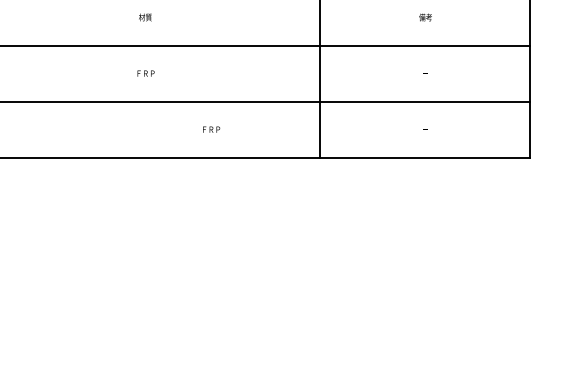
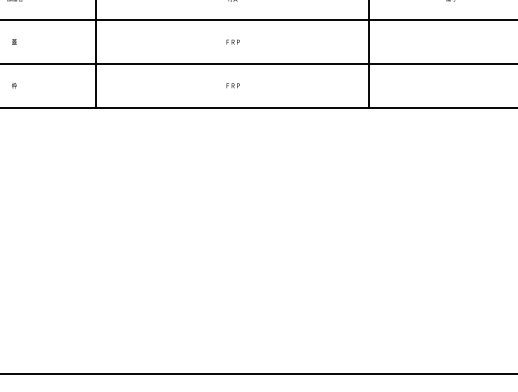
text: (210, 129) -> (232, 85), moved

